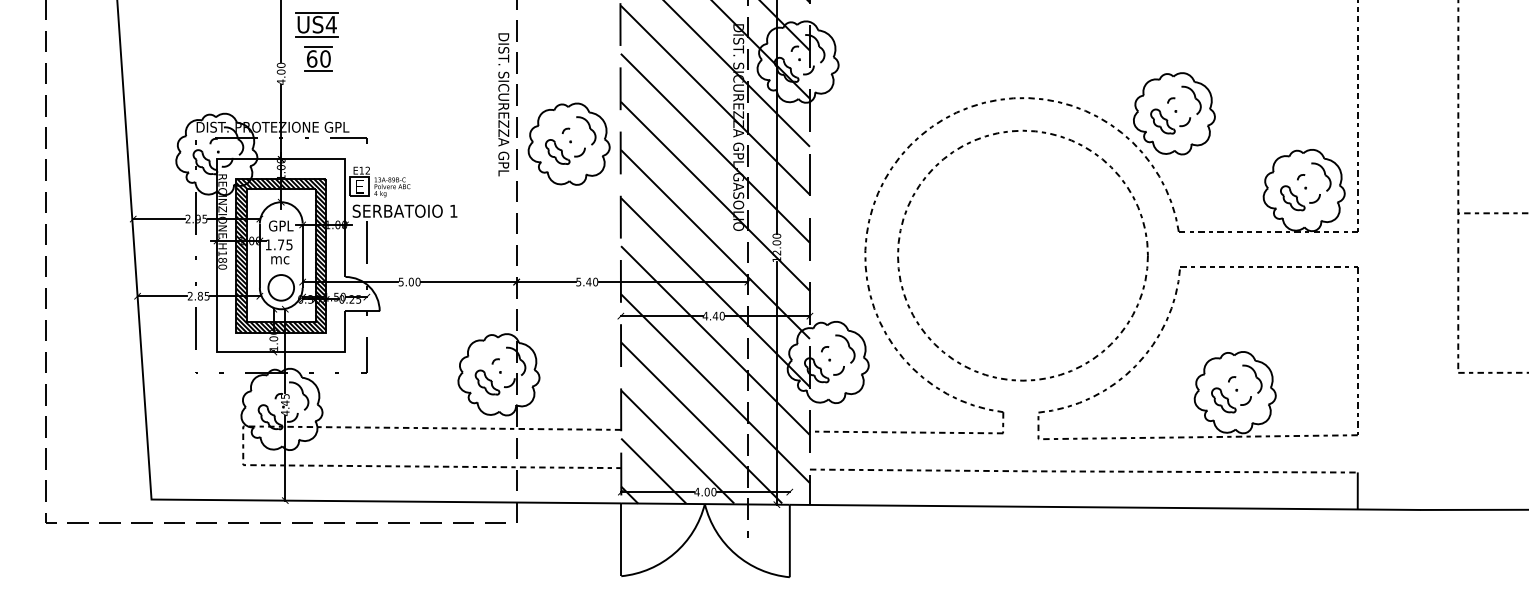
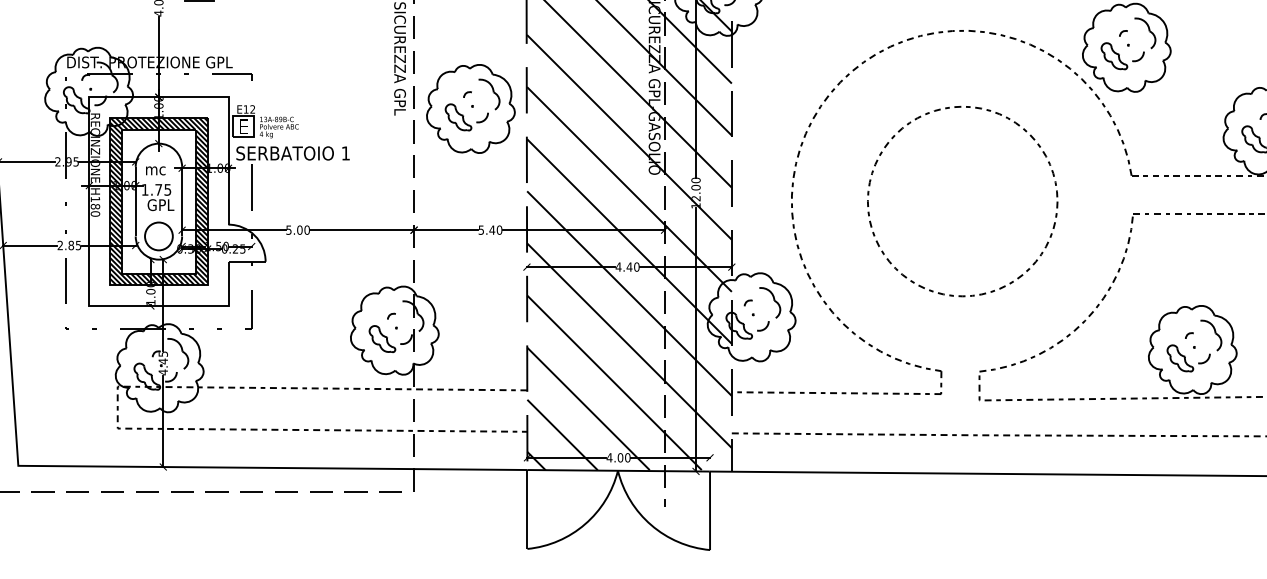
part: (568, 143) -> (470, 108), moved
text: (281, 225) -> (159, 168), GPL -> mc
circle: (1022, 255) -> (962, 201), size x0.7
text: (282, 258) -> (160, 204), mc -> GPL

